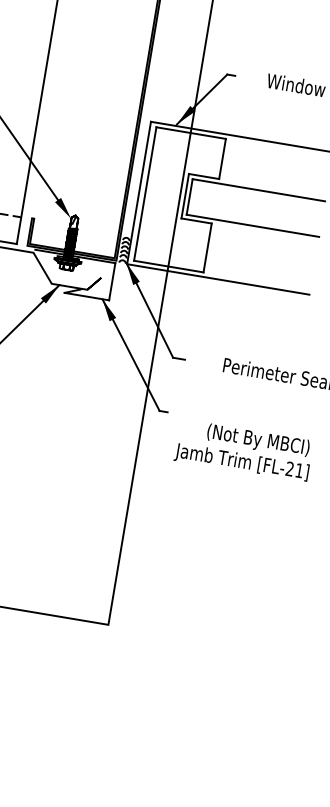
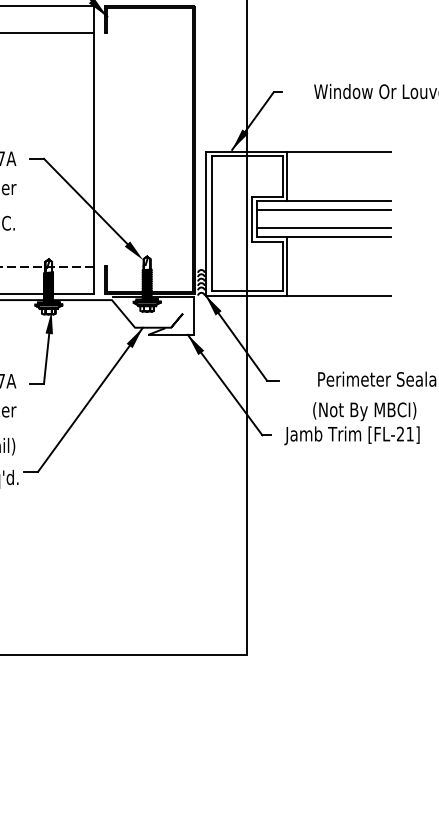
line: (227, 159) -> (287, 176), added
line: (256, 199) -> (323, 210), added
line: (253, 217) -> (323, 228), added
line: (212, 248) -> (287, 266), added
text: (243, 450) -> (351, 423), moved

